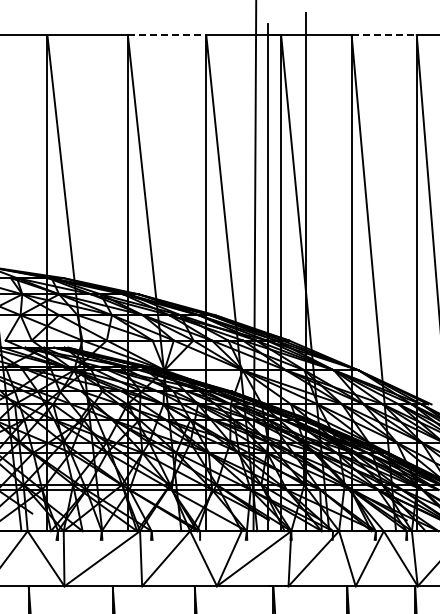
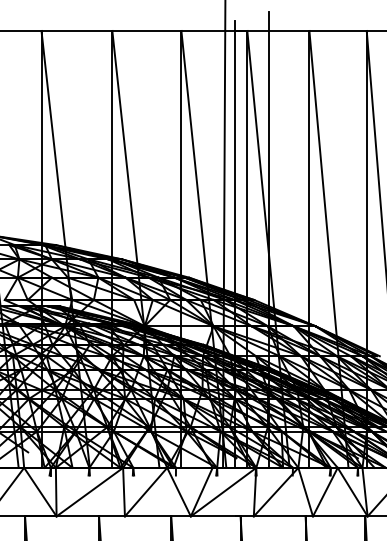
line: (167, 34) -> (147, 30), dashed -> solid
line: (384, 34) -> (338, 30), dashed -> solid

